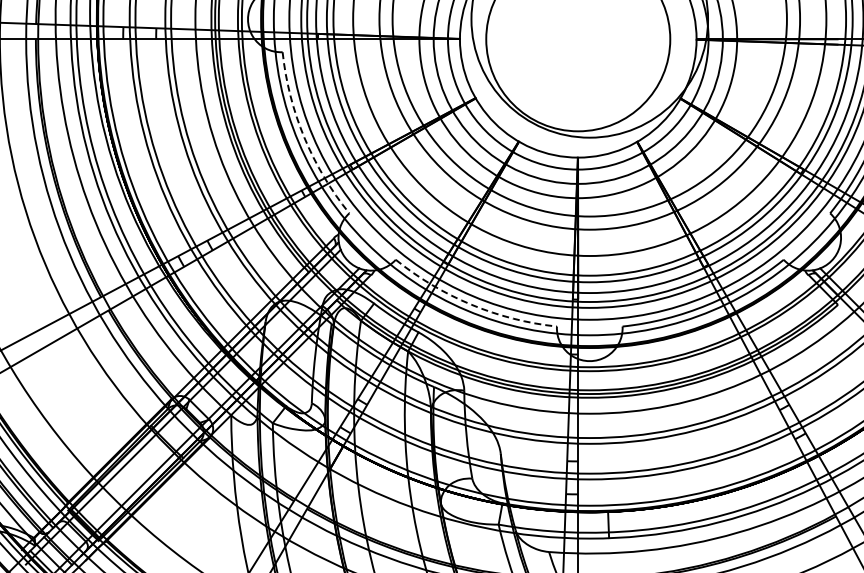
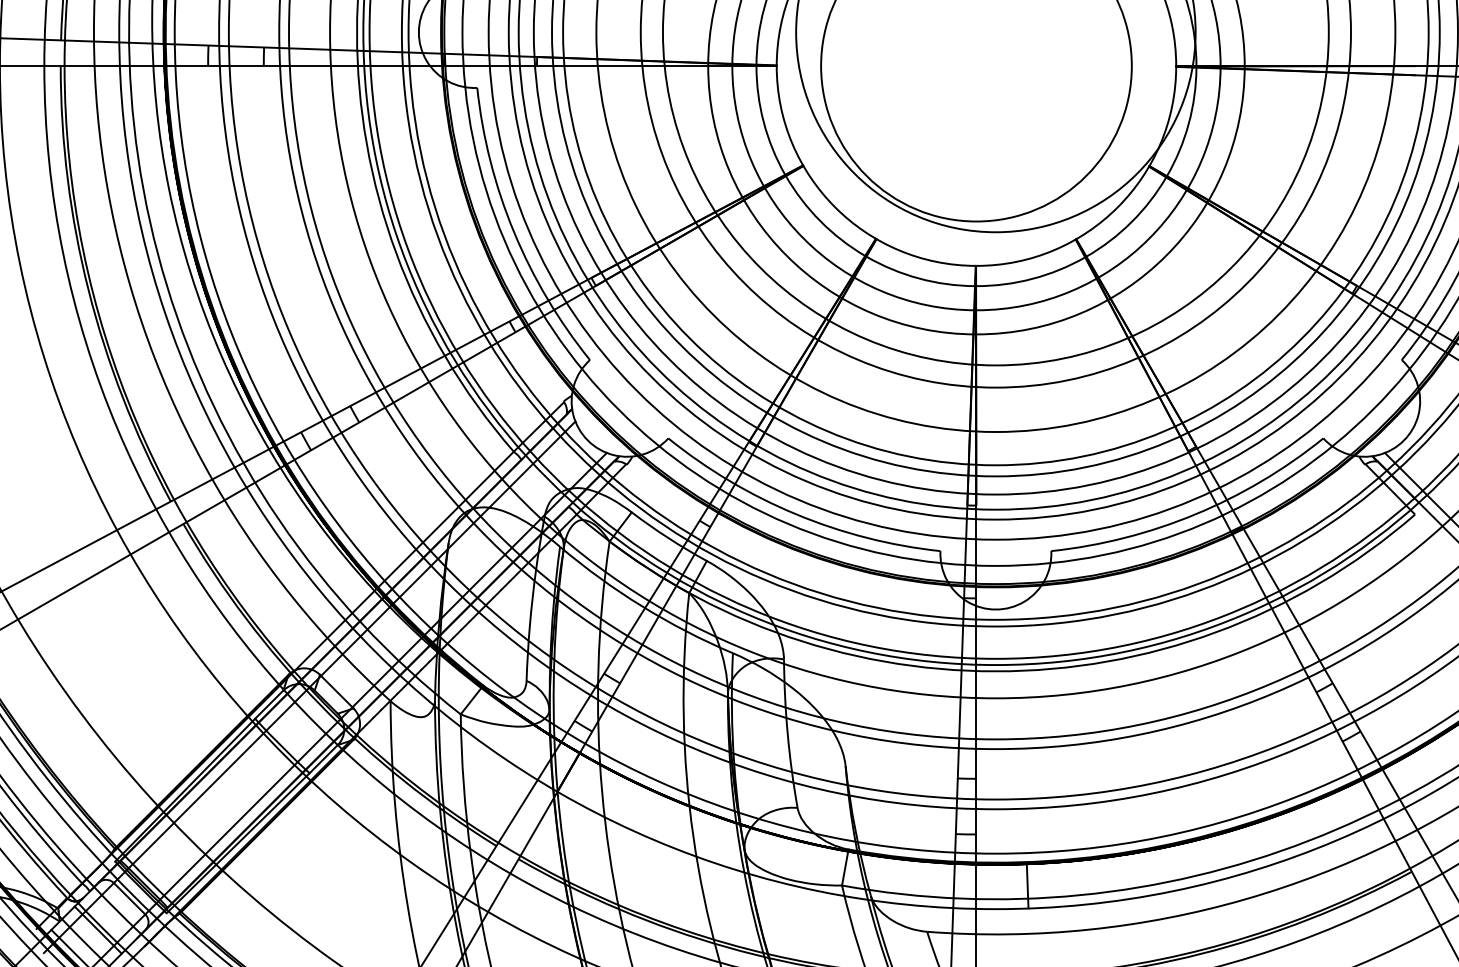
arc: (304, 137) -> (514, 231), dashed -> solid
arc: (471, 304) -> (796, 513), dashed -> solid

